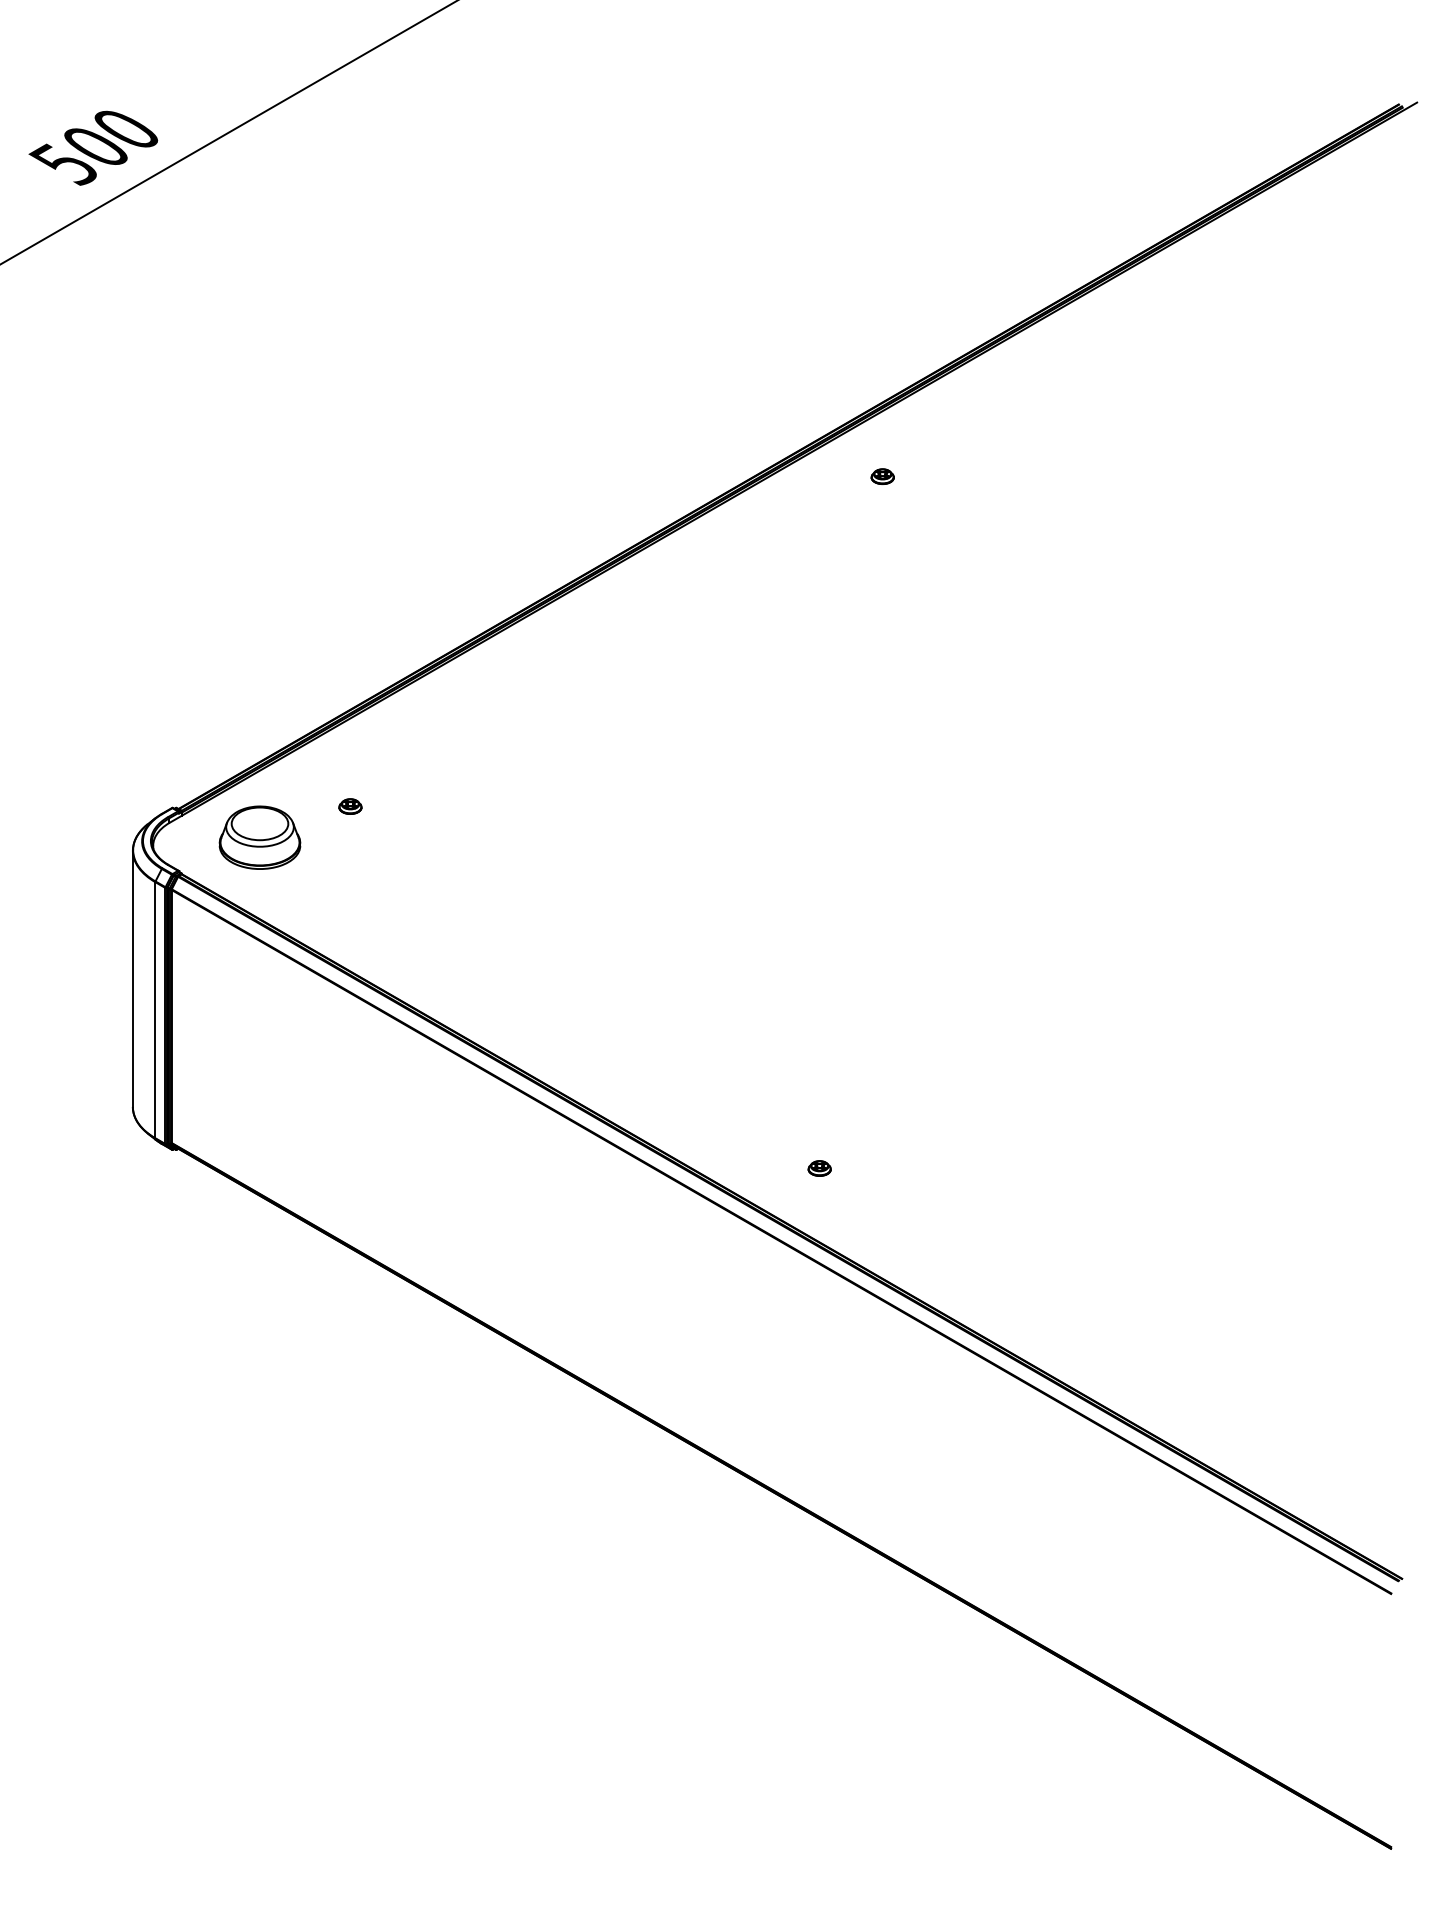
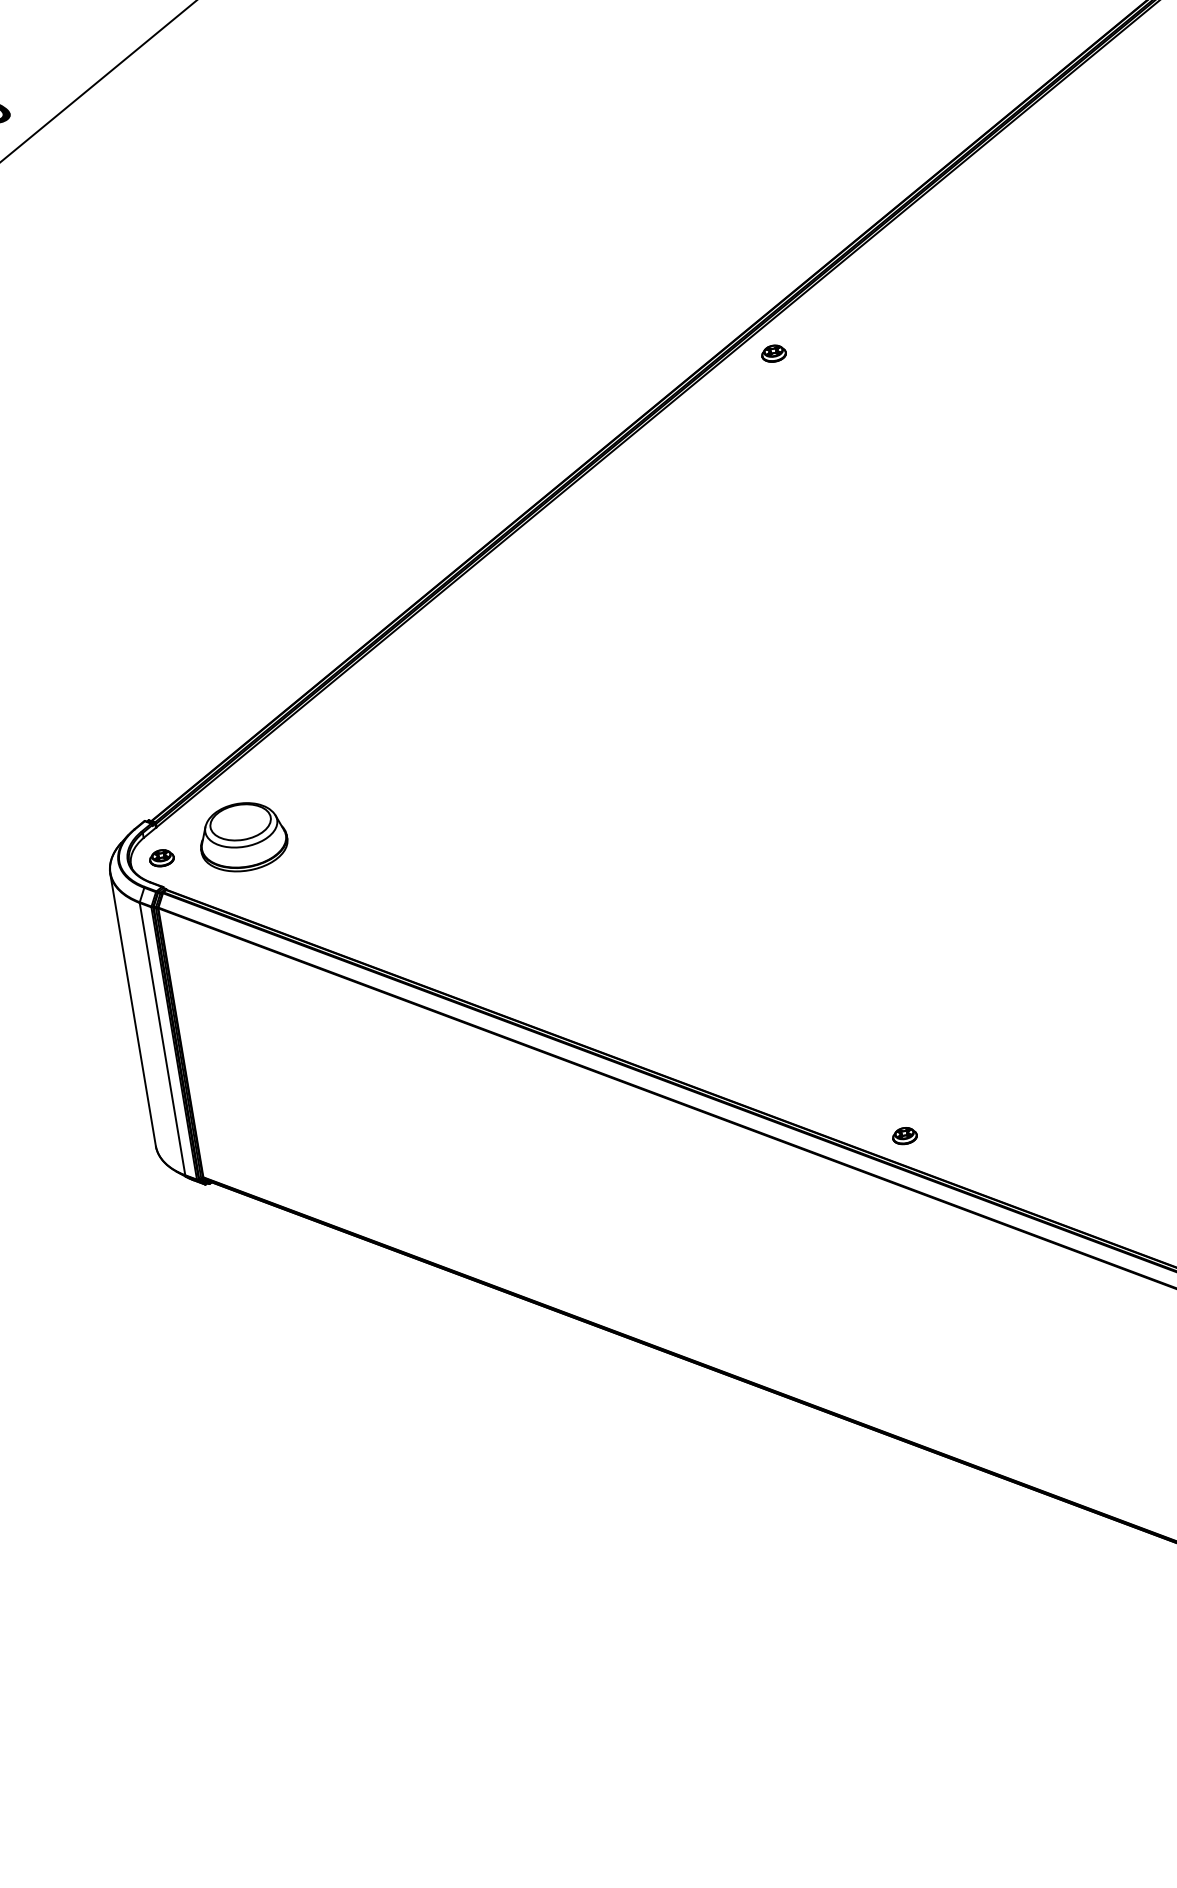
part: (882, 476) -> (773, 353), moved
part: (350, 806) -> (161, 858), moved
part: (819, 1168) -> (904, 1136), moved

